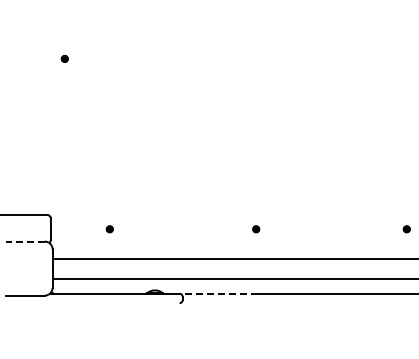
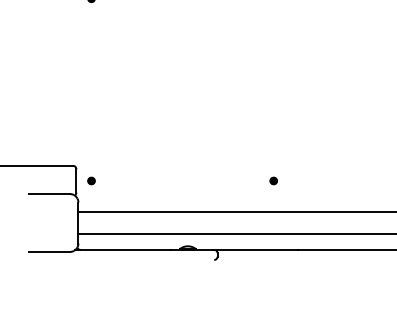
part: (109, 229) -> (91, 181), moved
part: (256, 229) -> (274, 181), moved
line: (25, 241) -> (49, 194), dashed -> solid
line: (218, 293) -> (255, 249), dashed -> solid

